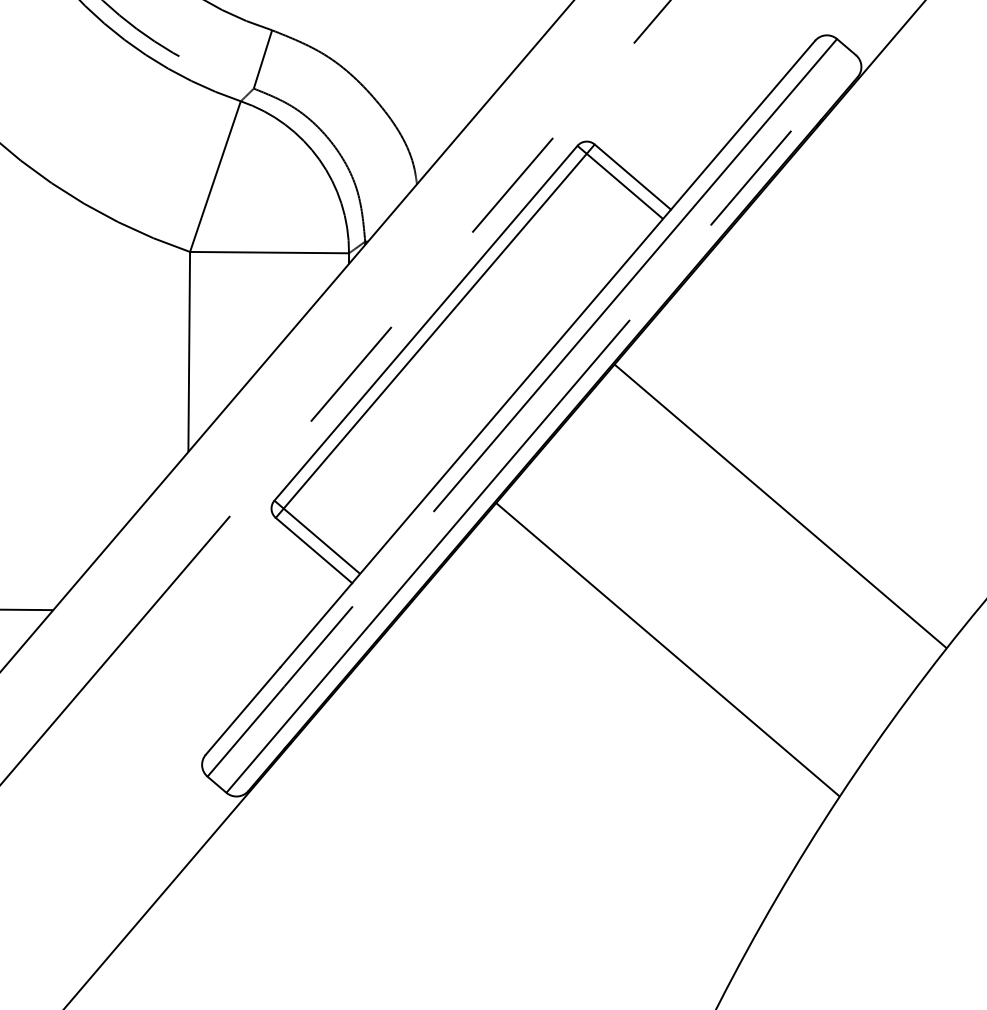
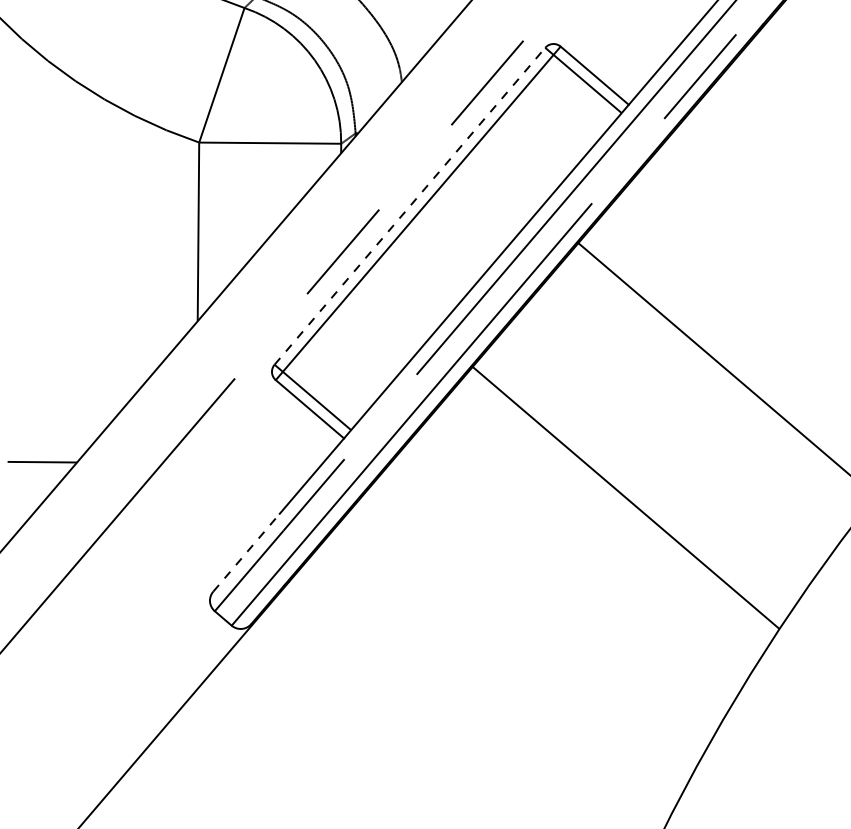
line: (426, 322) -> (410, 205), solid -> dashed
line: (243, 710) -> (246, 552), solid -> dashed

